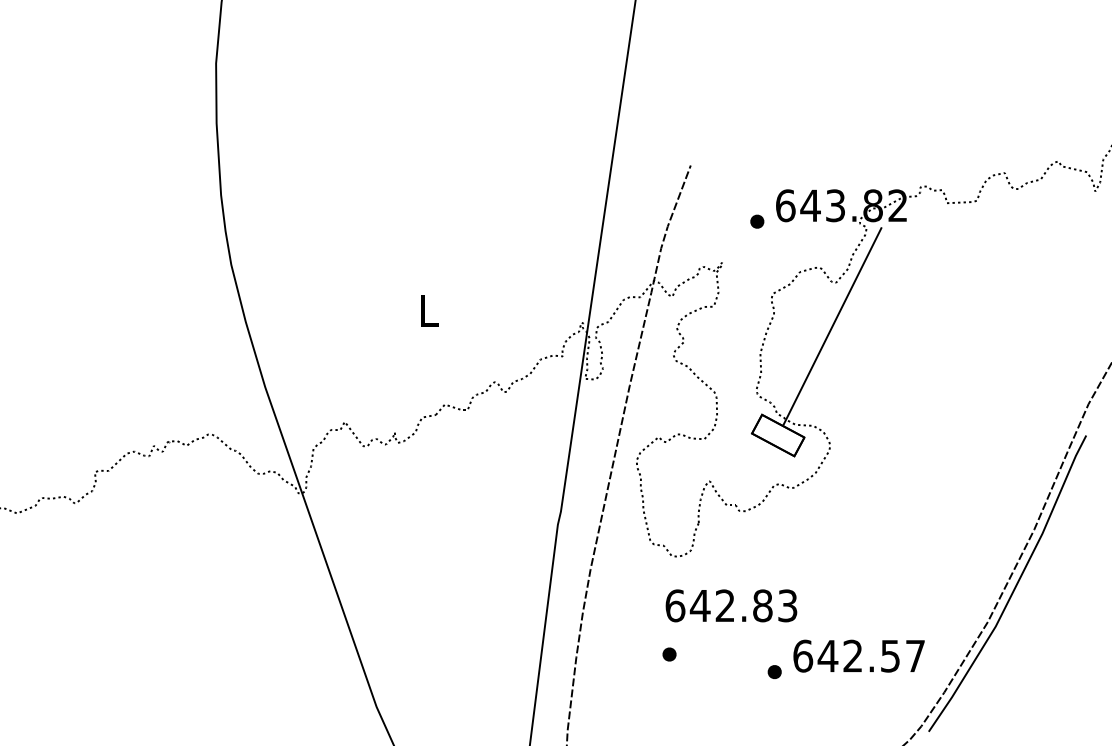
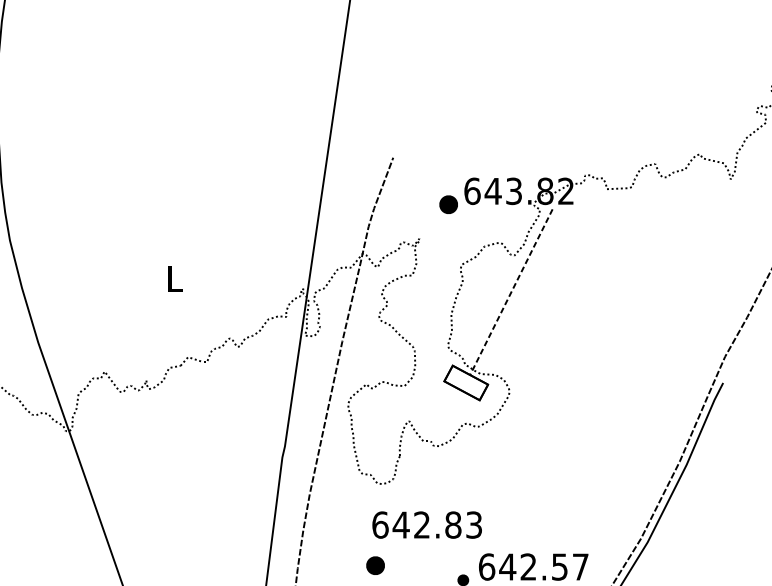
part: (757, 221) -> (448, 204), size x1.6
line: (832, 326) -> (511, 292), solid -> dashed
part: (669, 654) -> (375, 565), size x1.6

